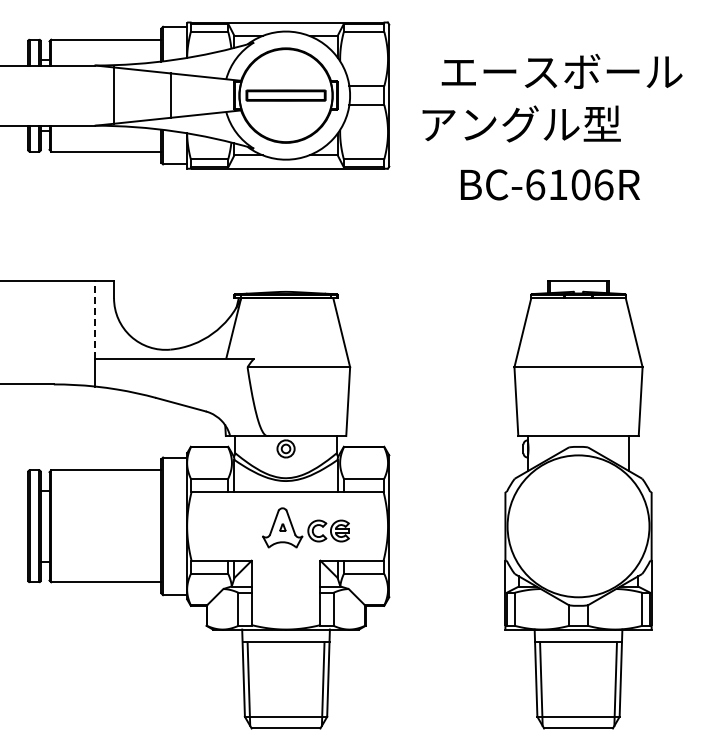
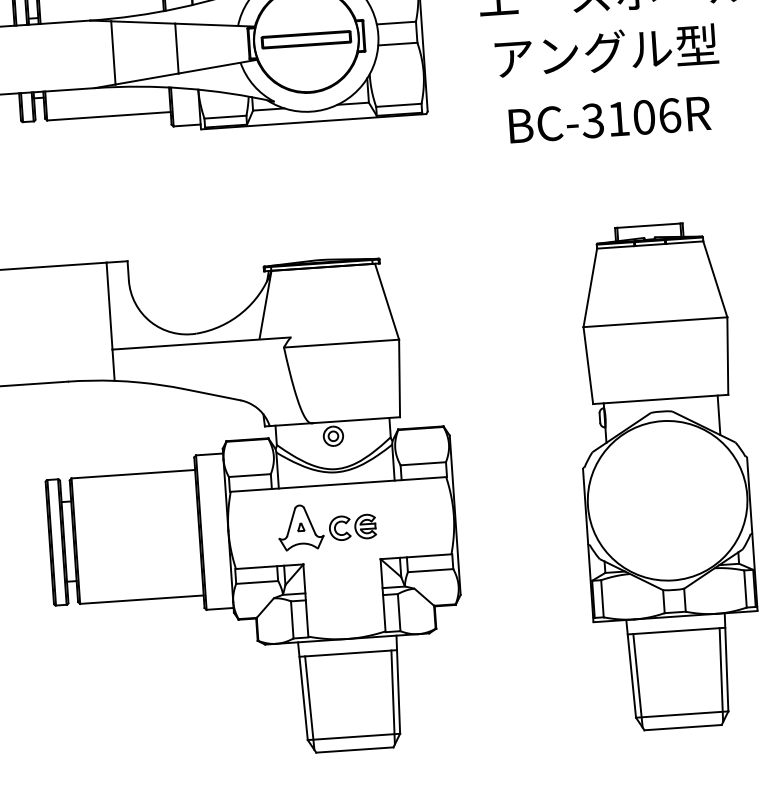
text: (521, 123) -> (606, 50), moved
text: (535, 184) -> (593, 120), BC-6106R -> BC-3106R
line: (95, 319) -> (109, 305), dashed -> solid
part: (305, 527) -> (326, 525), moved

